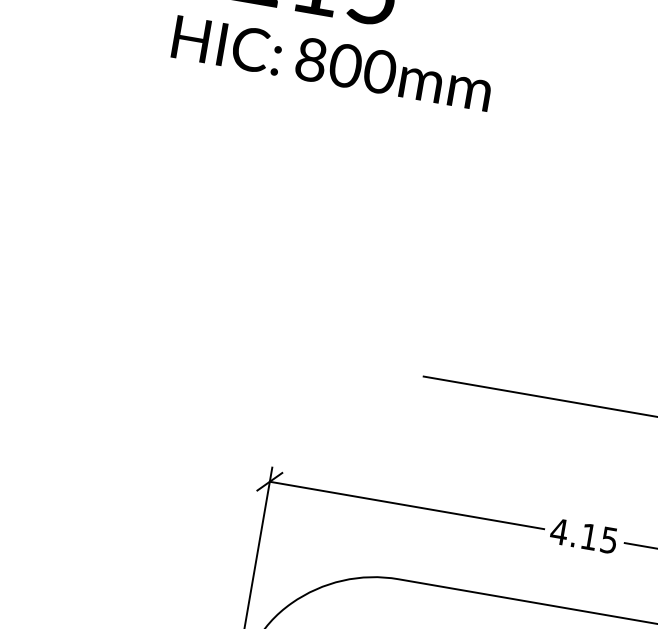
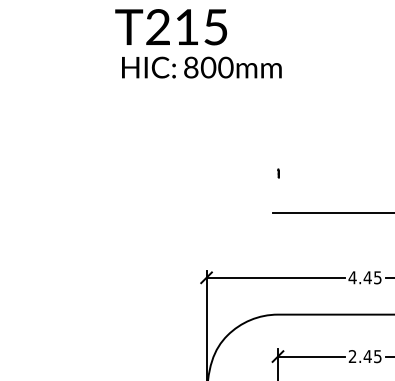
part: (448, 299) -> (278, 173), added
text: (588, 536) -> (367, 277), 4.15 -> 4.45

